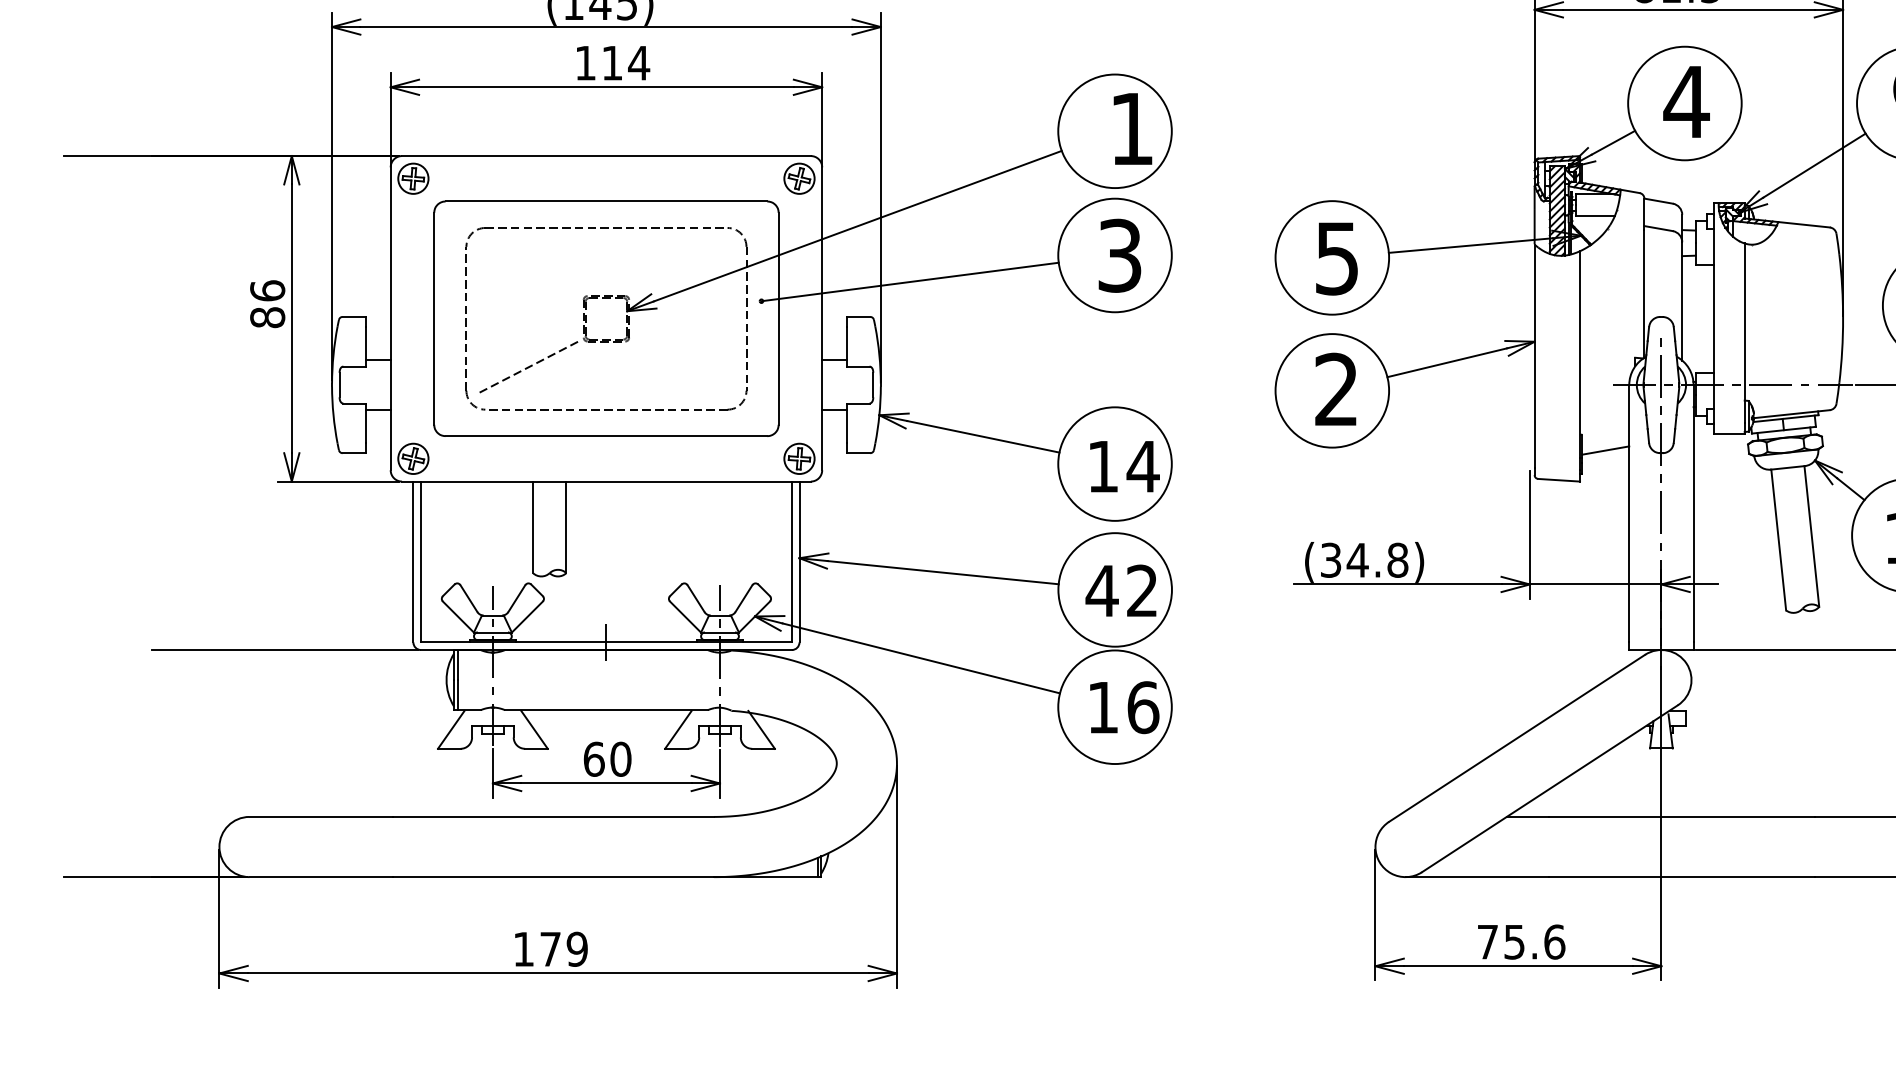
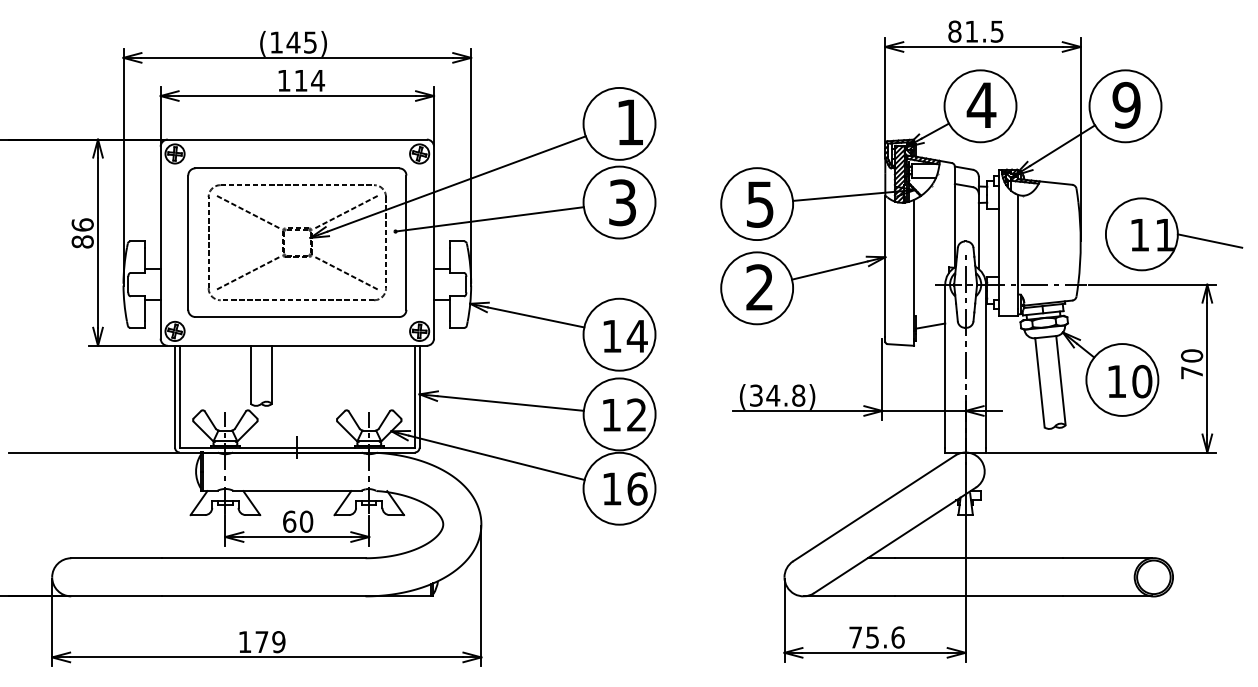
line: (529, 269) -> (248, 211), added
line: (682, 269) -> (345, 211), added
line: (682, 365) -> (345, 272), added
text: (1100, 591) -> (610, 415), 42 -> 12

